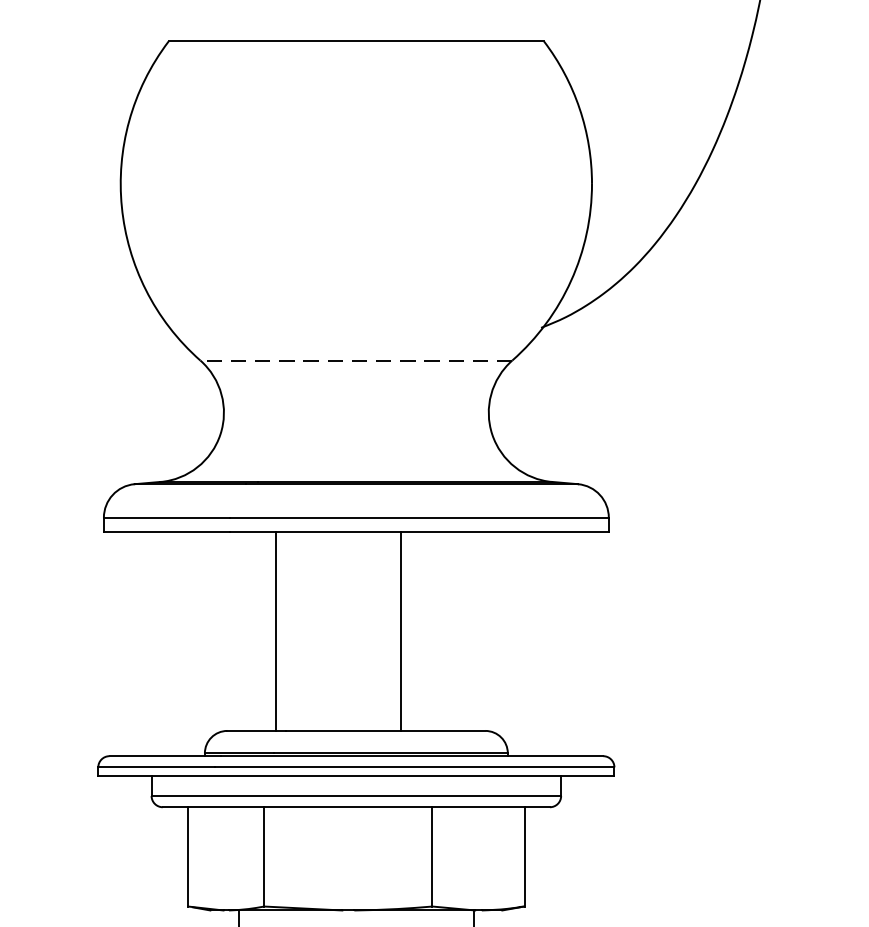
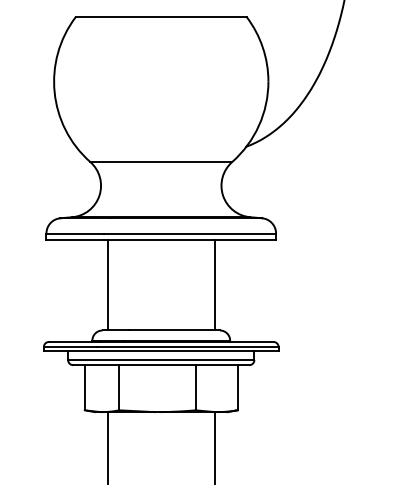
line: (356, 361) -> (161, 162), dashed -> solid
line: (275, 629) -> (107, 284), moved
line: (400, 629) -> (214, 284), moved

